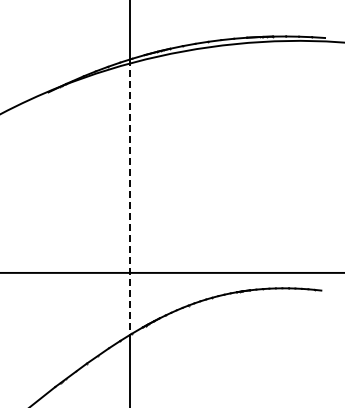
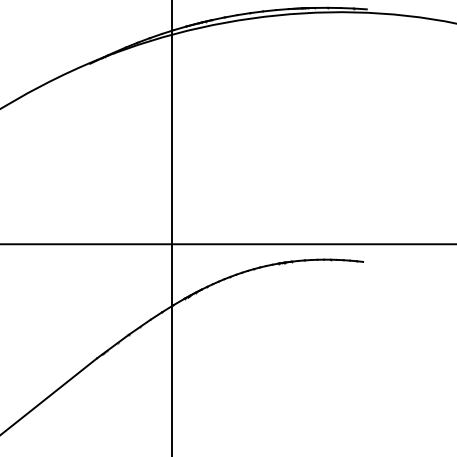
line: (130, 197) -> (172, 168), dashed -> solid

